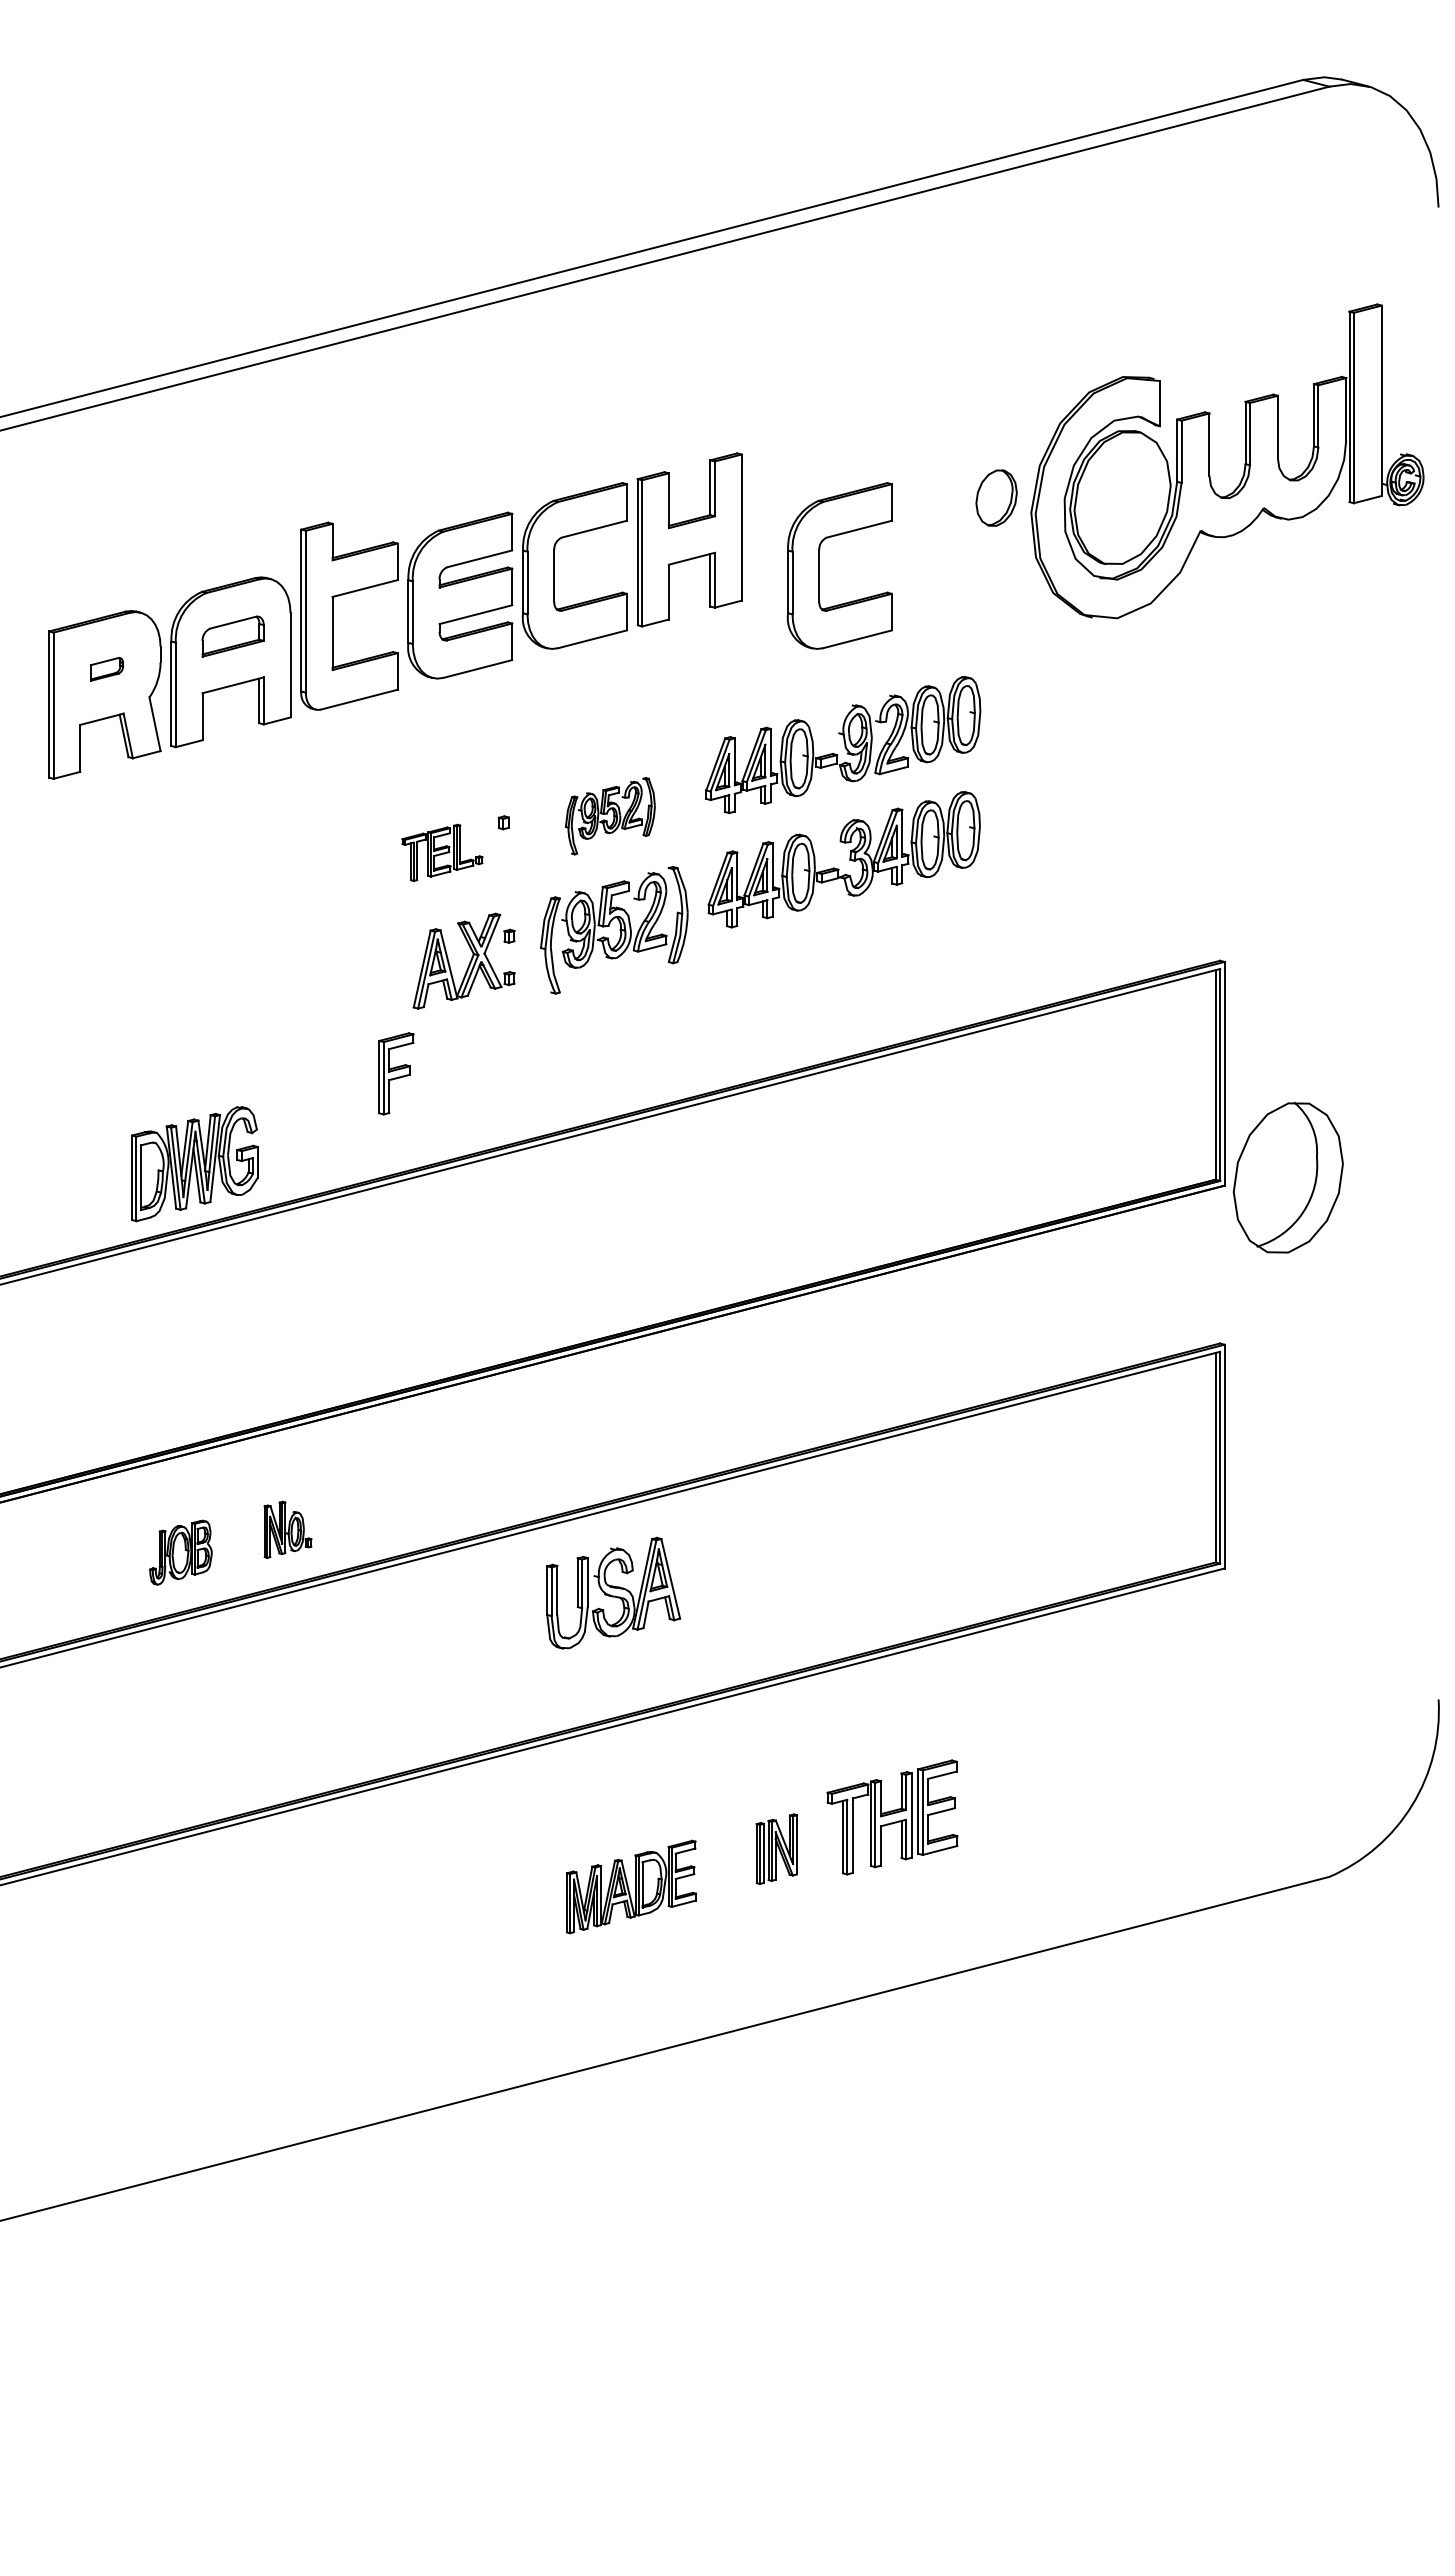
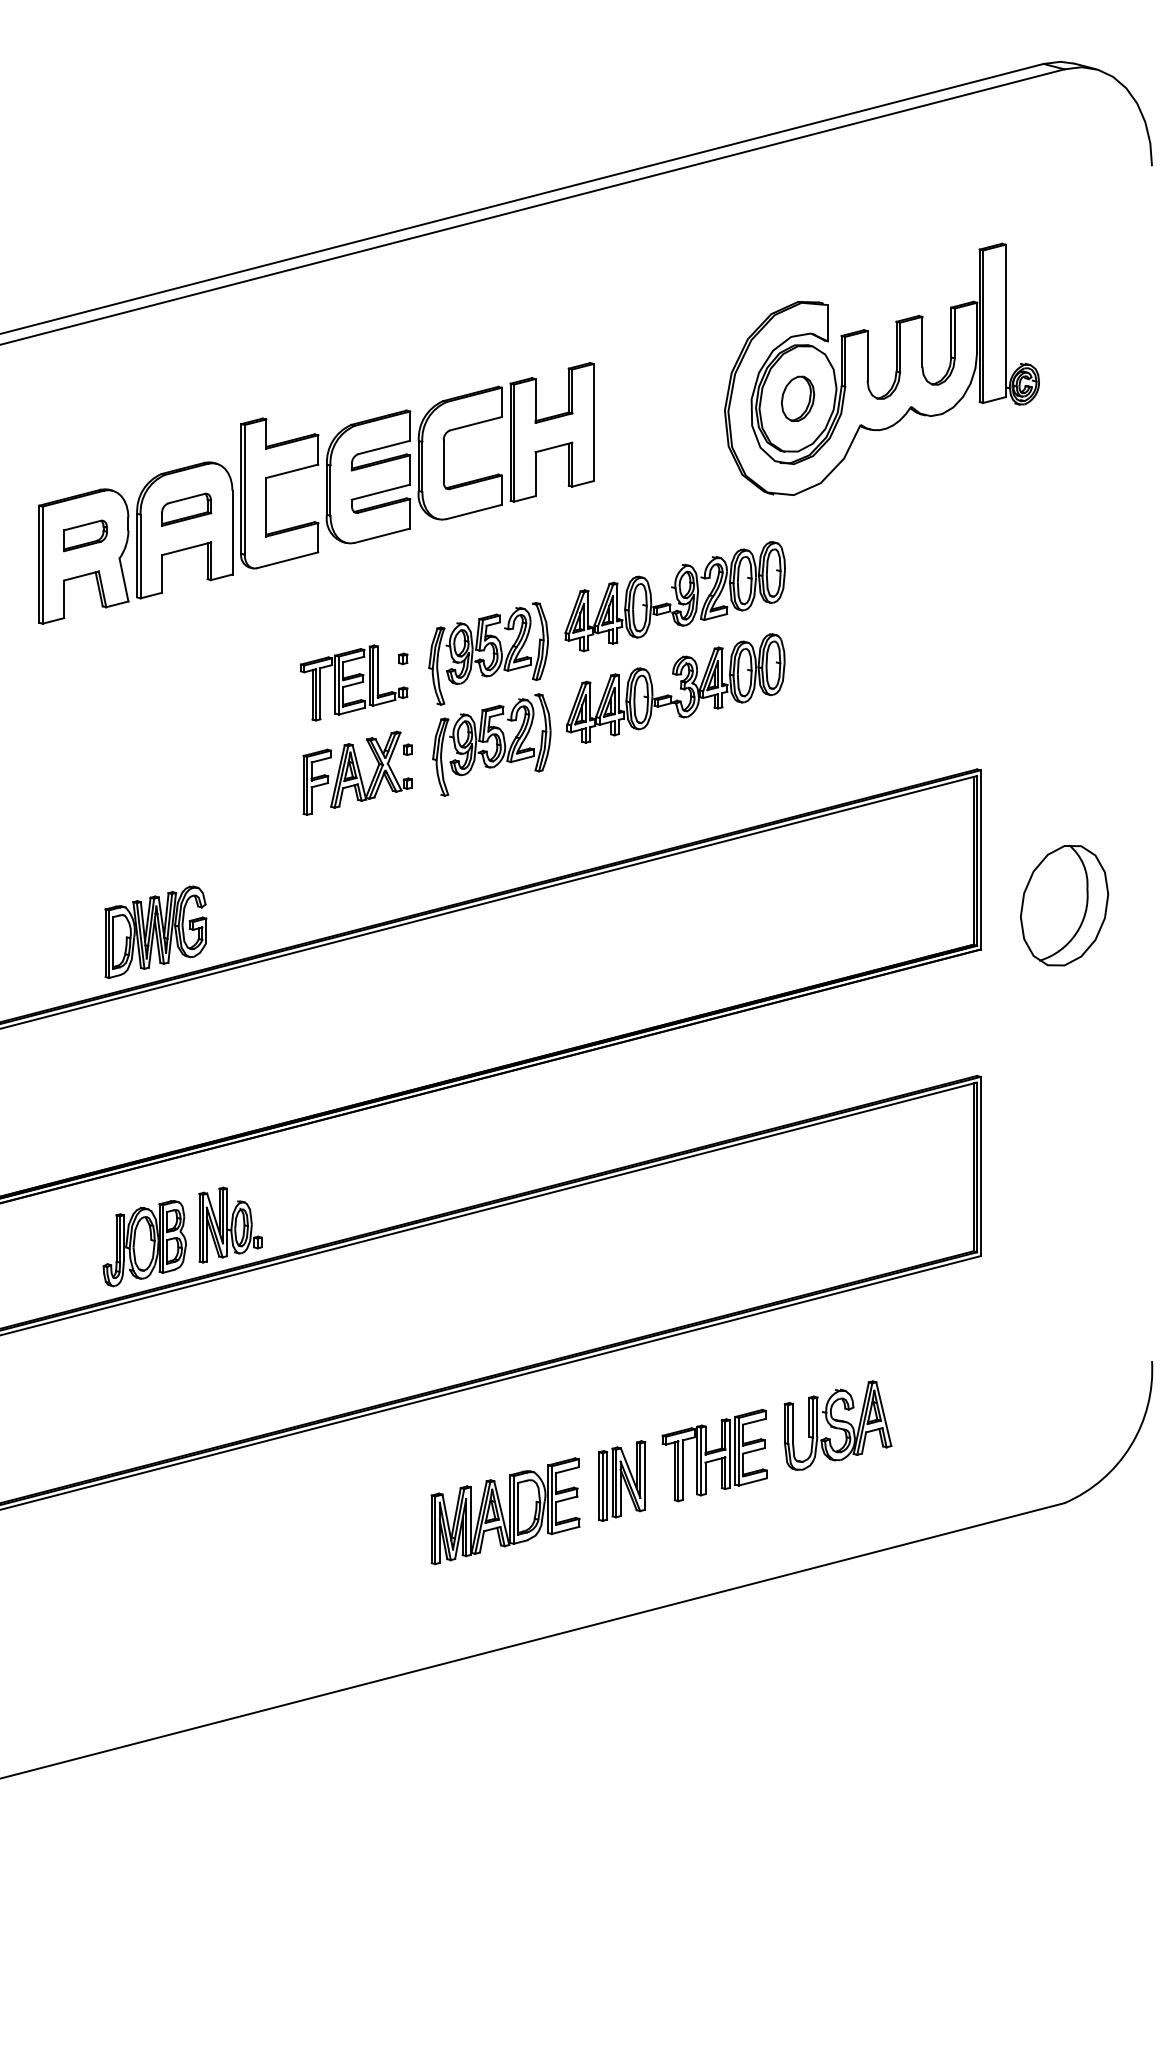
part: (1244, 463) -> (895, 371), moved
part: (819, 565) -> (656, 452), removed
part: (106, 669) -> (85, 536), size x1.67
part: (610, 815) -> (488, 653), size x1.67
part: (442, 852) -> (354, 682), size x1.67
part: (396, 1073) -> (317, 782), moved
part: (1287, 1177) -> (1063, 905), moved
part: (287, 1529) -> (230, 1224), size x1.67
part: (180, 1552) -> (144, 1243), size x1.67
part: (613, 1593) -> (837, 1425), moved
part: (776, 1848) -> (621, 1480), size x1.43
part: (631, 1886) -> (505, 1510), size x1.43

